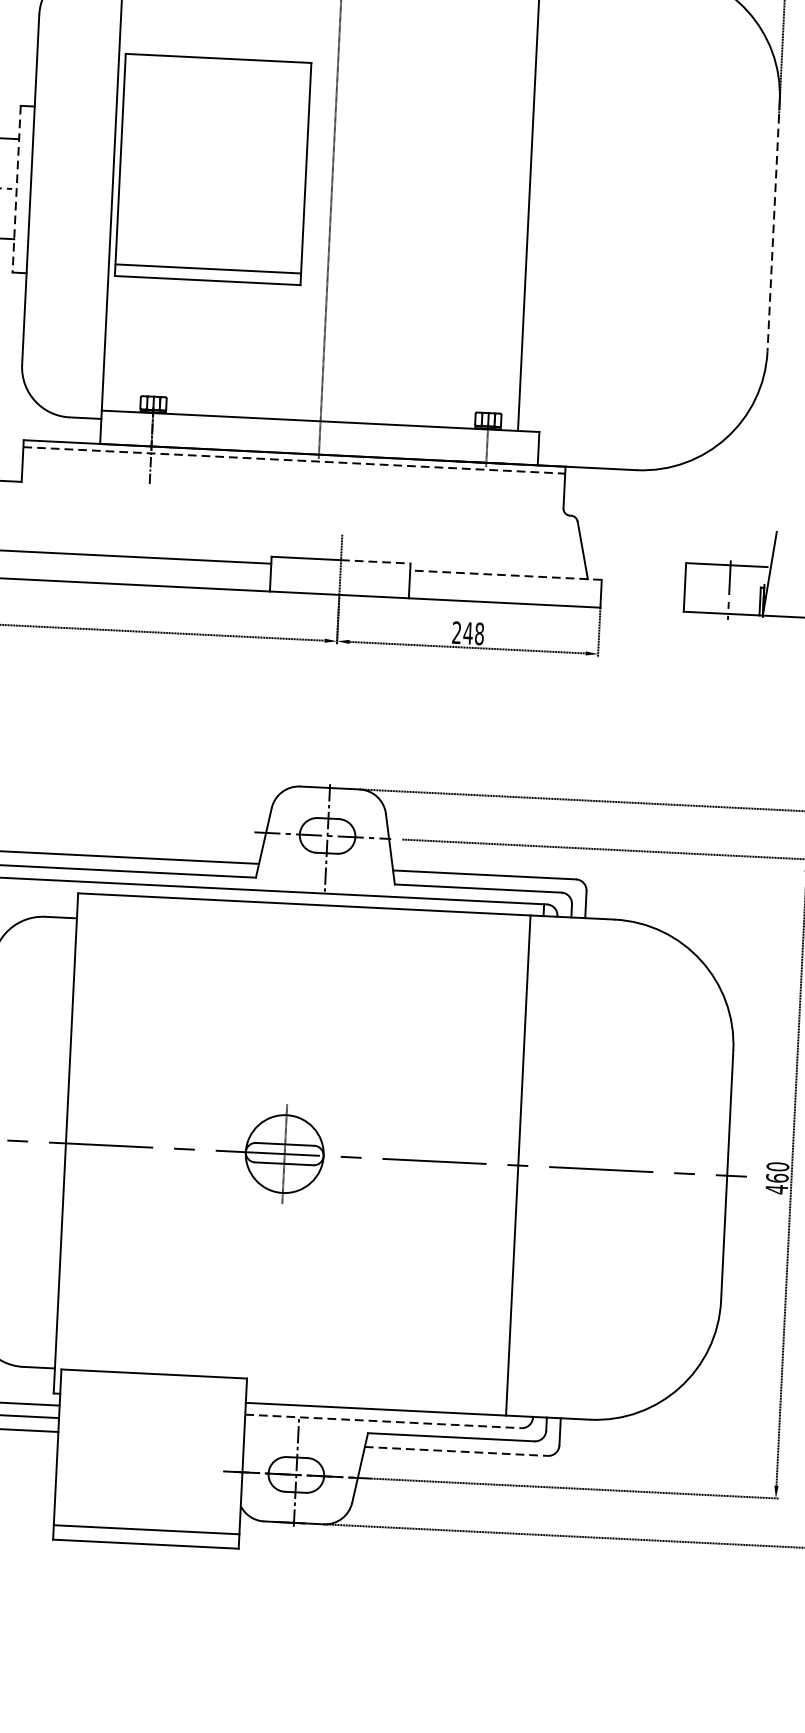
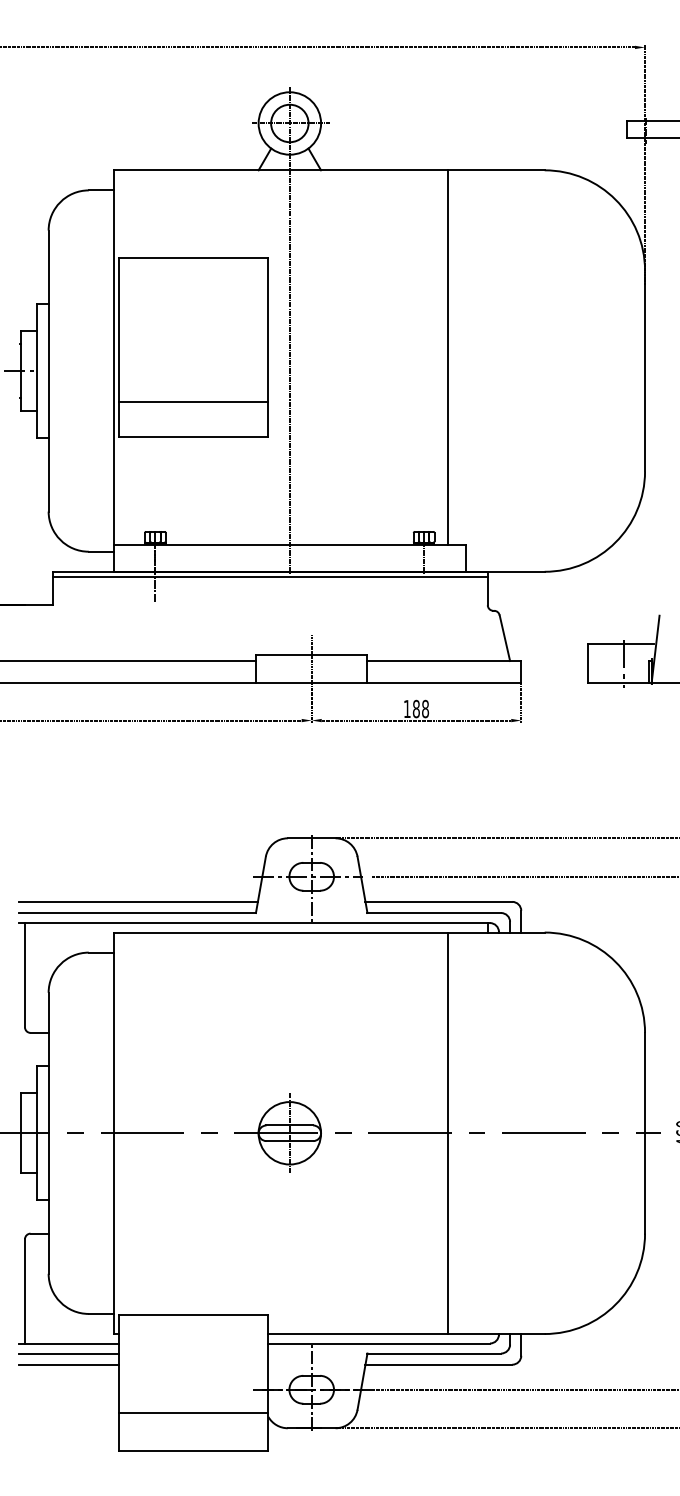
line: (16, 189) -> (37, 371), dashed -> solid
line: (774, 226) -> (645, 371), dashed -> solid
line: (207, 269) -> (193, 402), moved
line: (294, 460) -> (270, 577), dashed -> solid
line: (375, 561) -> (339, 655), dashed -> solid
line: (506, 575) -> (444, 661), dashed -> solid
text: (462, 632) -> (411, 708), 248 -> 188
line: (518, 1165) -> (448, 1133), moved
line: (383, 1421) -> (379, 1343), dashed -> solid
line: (457, 1451) -> (439, 1364), dashed -> solid
line: (146, 1529) -> (193, 1412), moved

